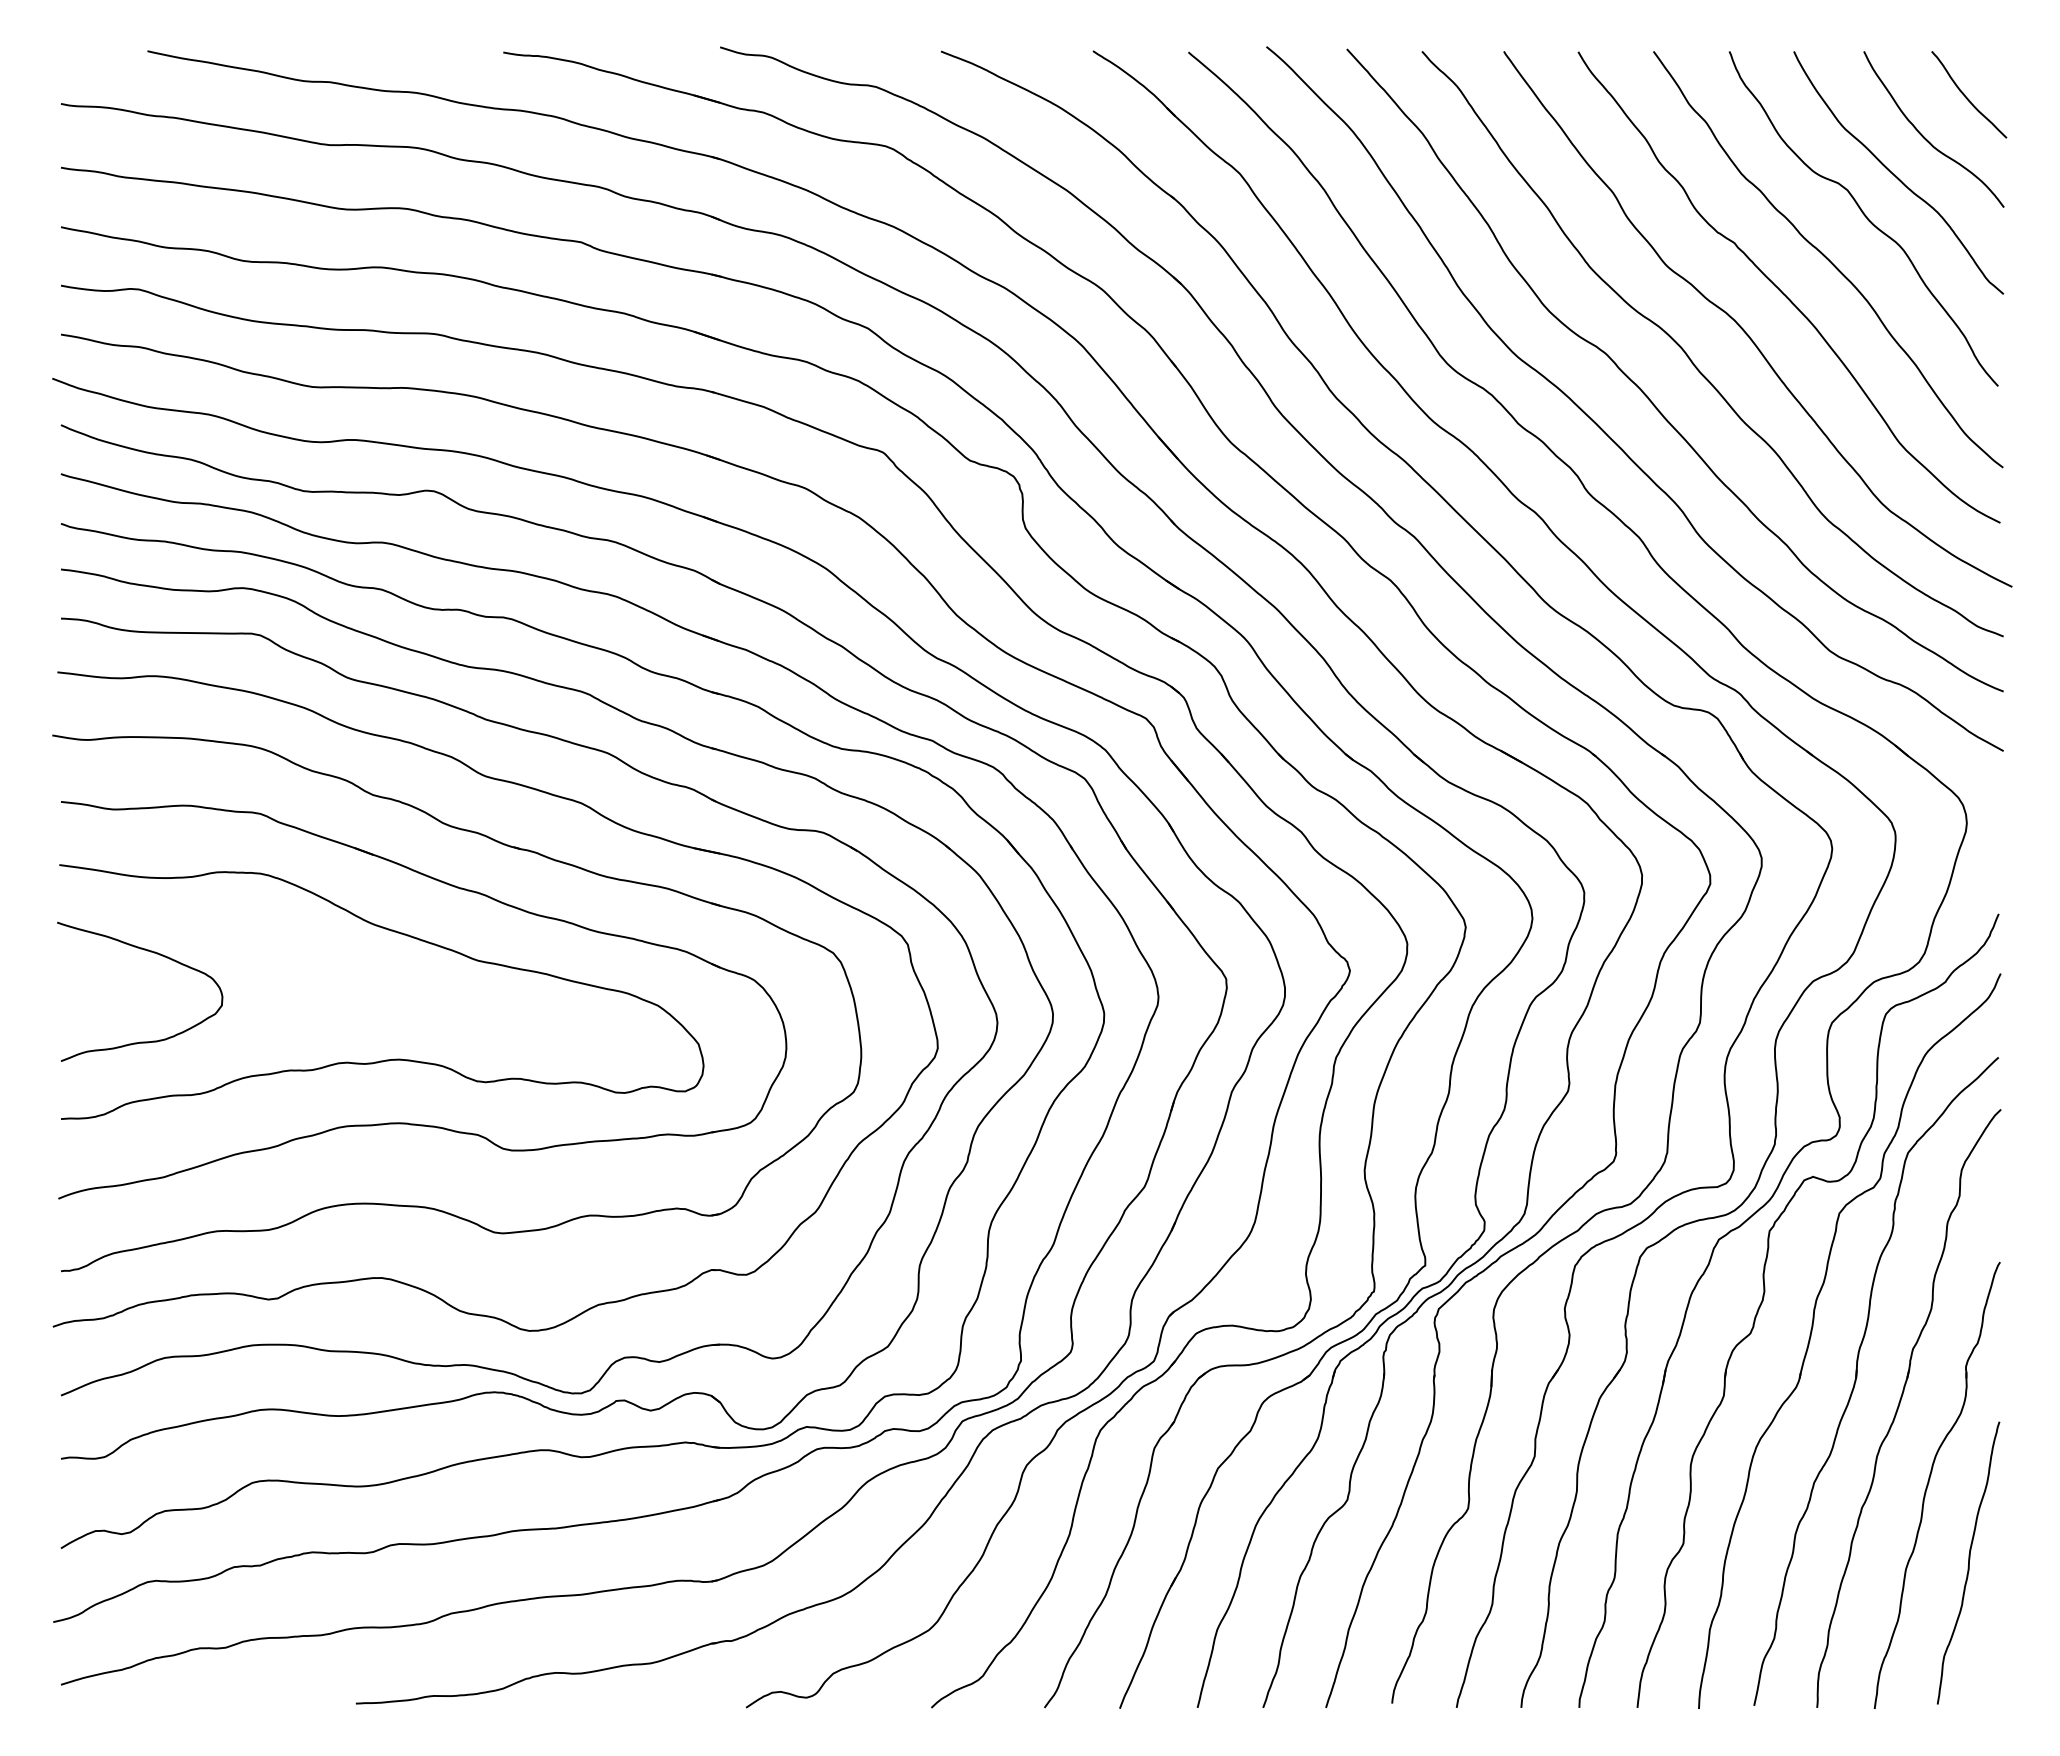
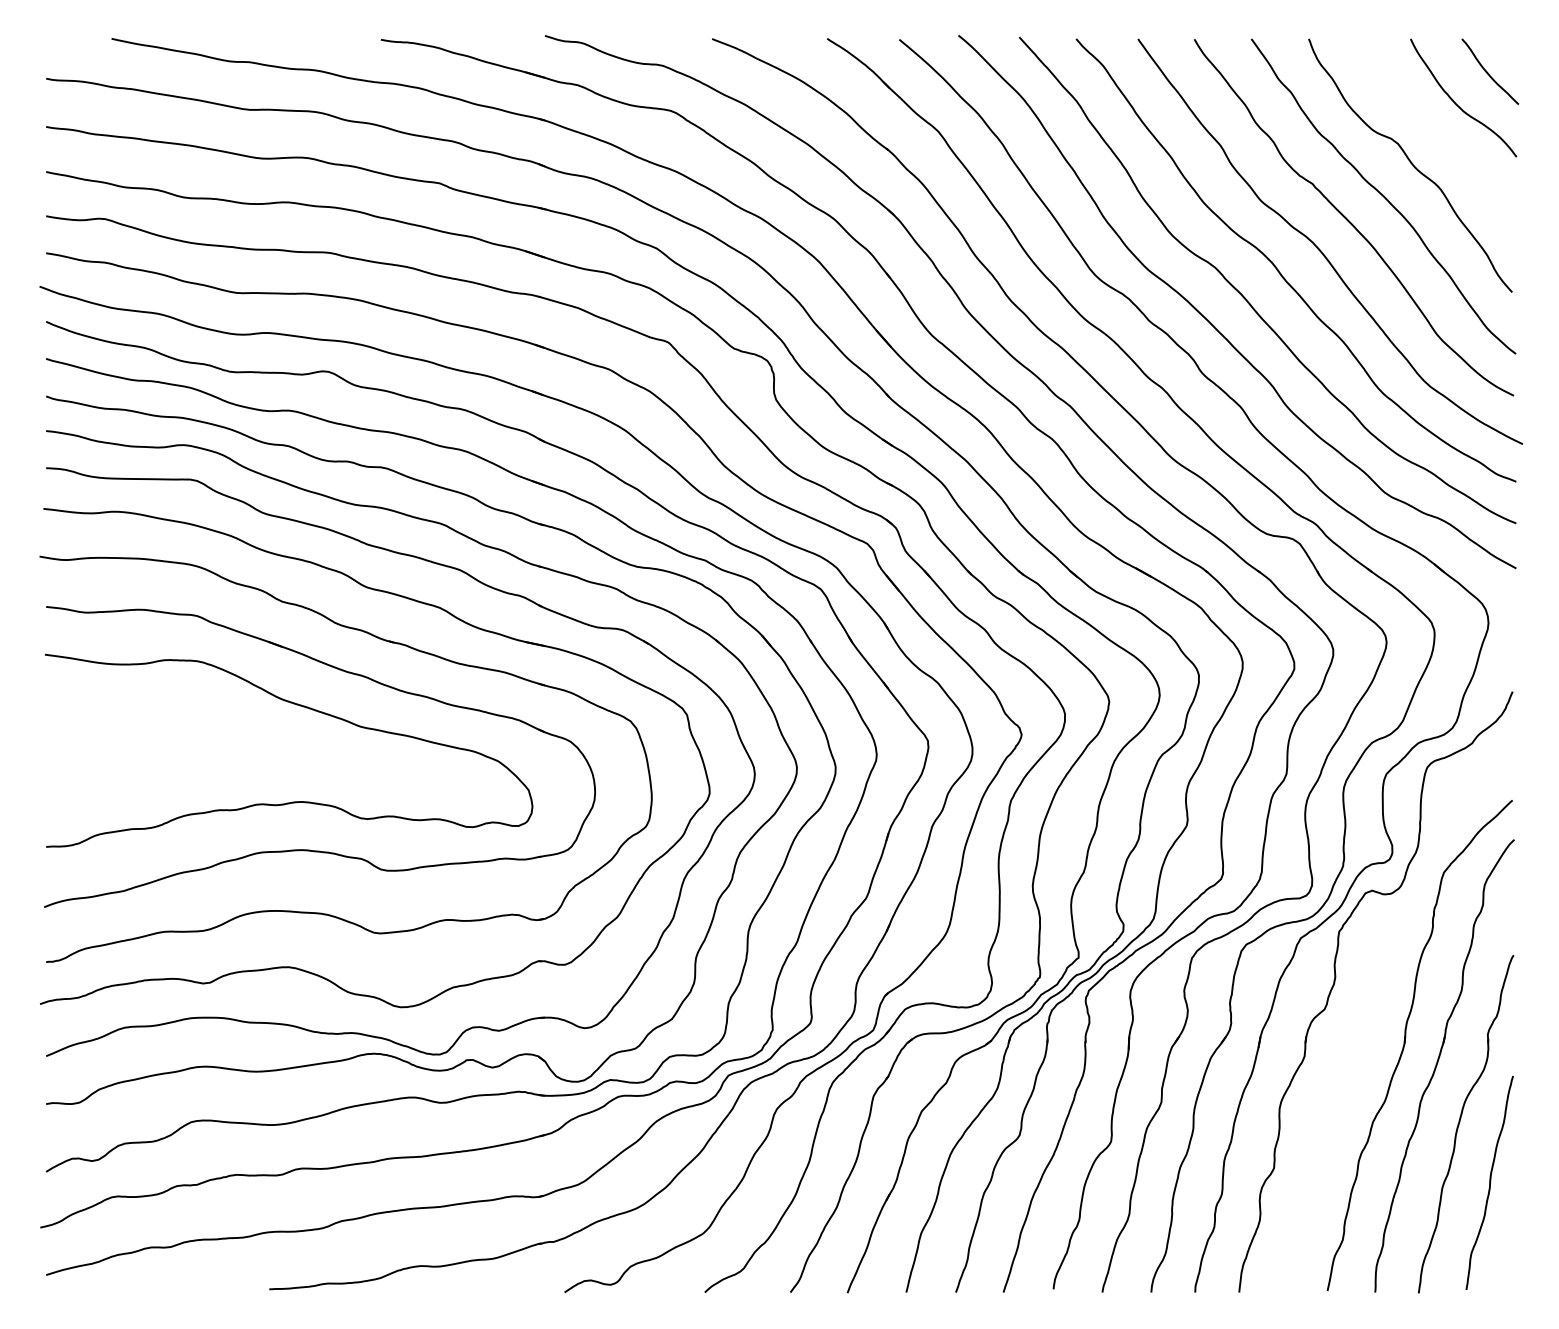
curve: (1895, 174) -> (1434, 132), removed
curve: (153, 953) -> (116, 721), removed
part: (1812, 1331) -> (1371, 1007), removed

